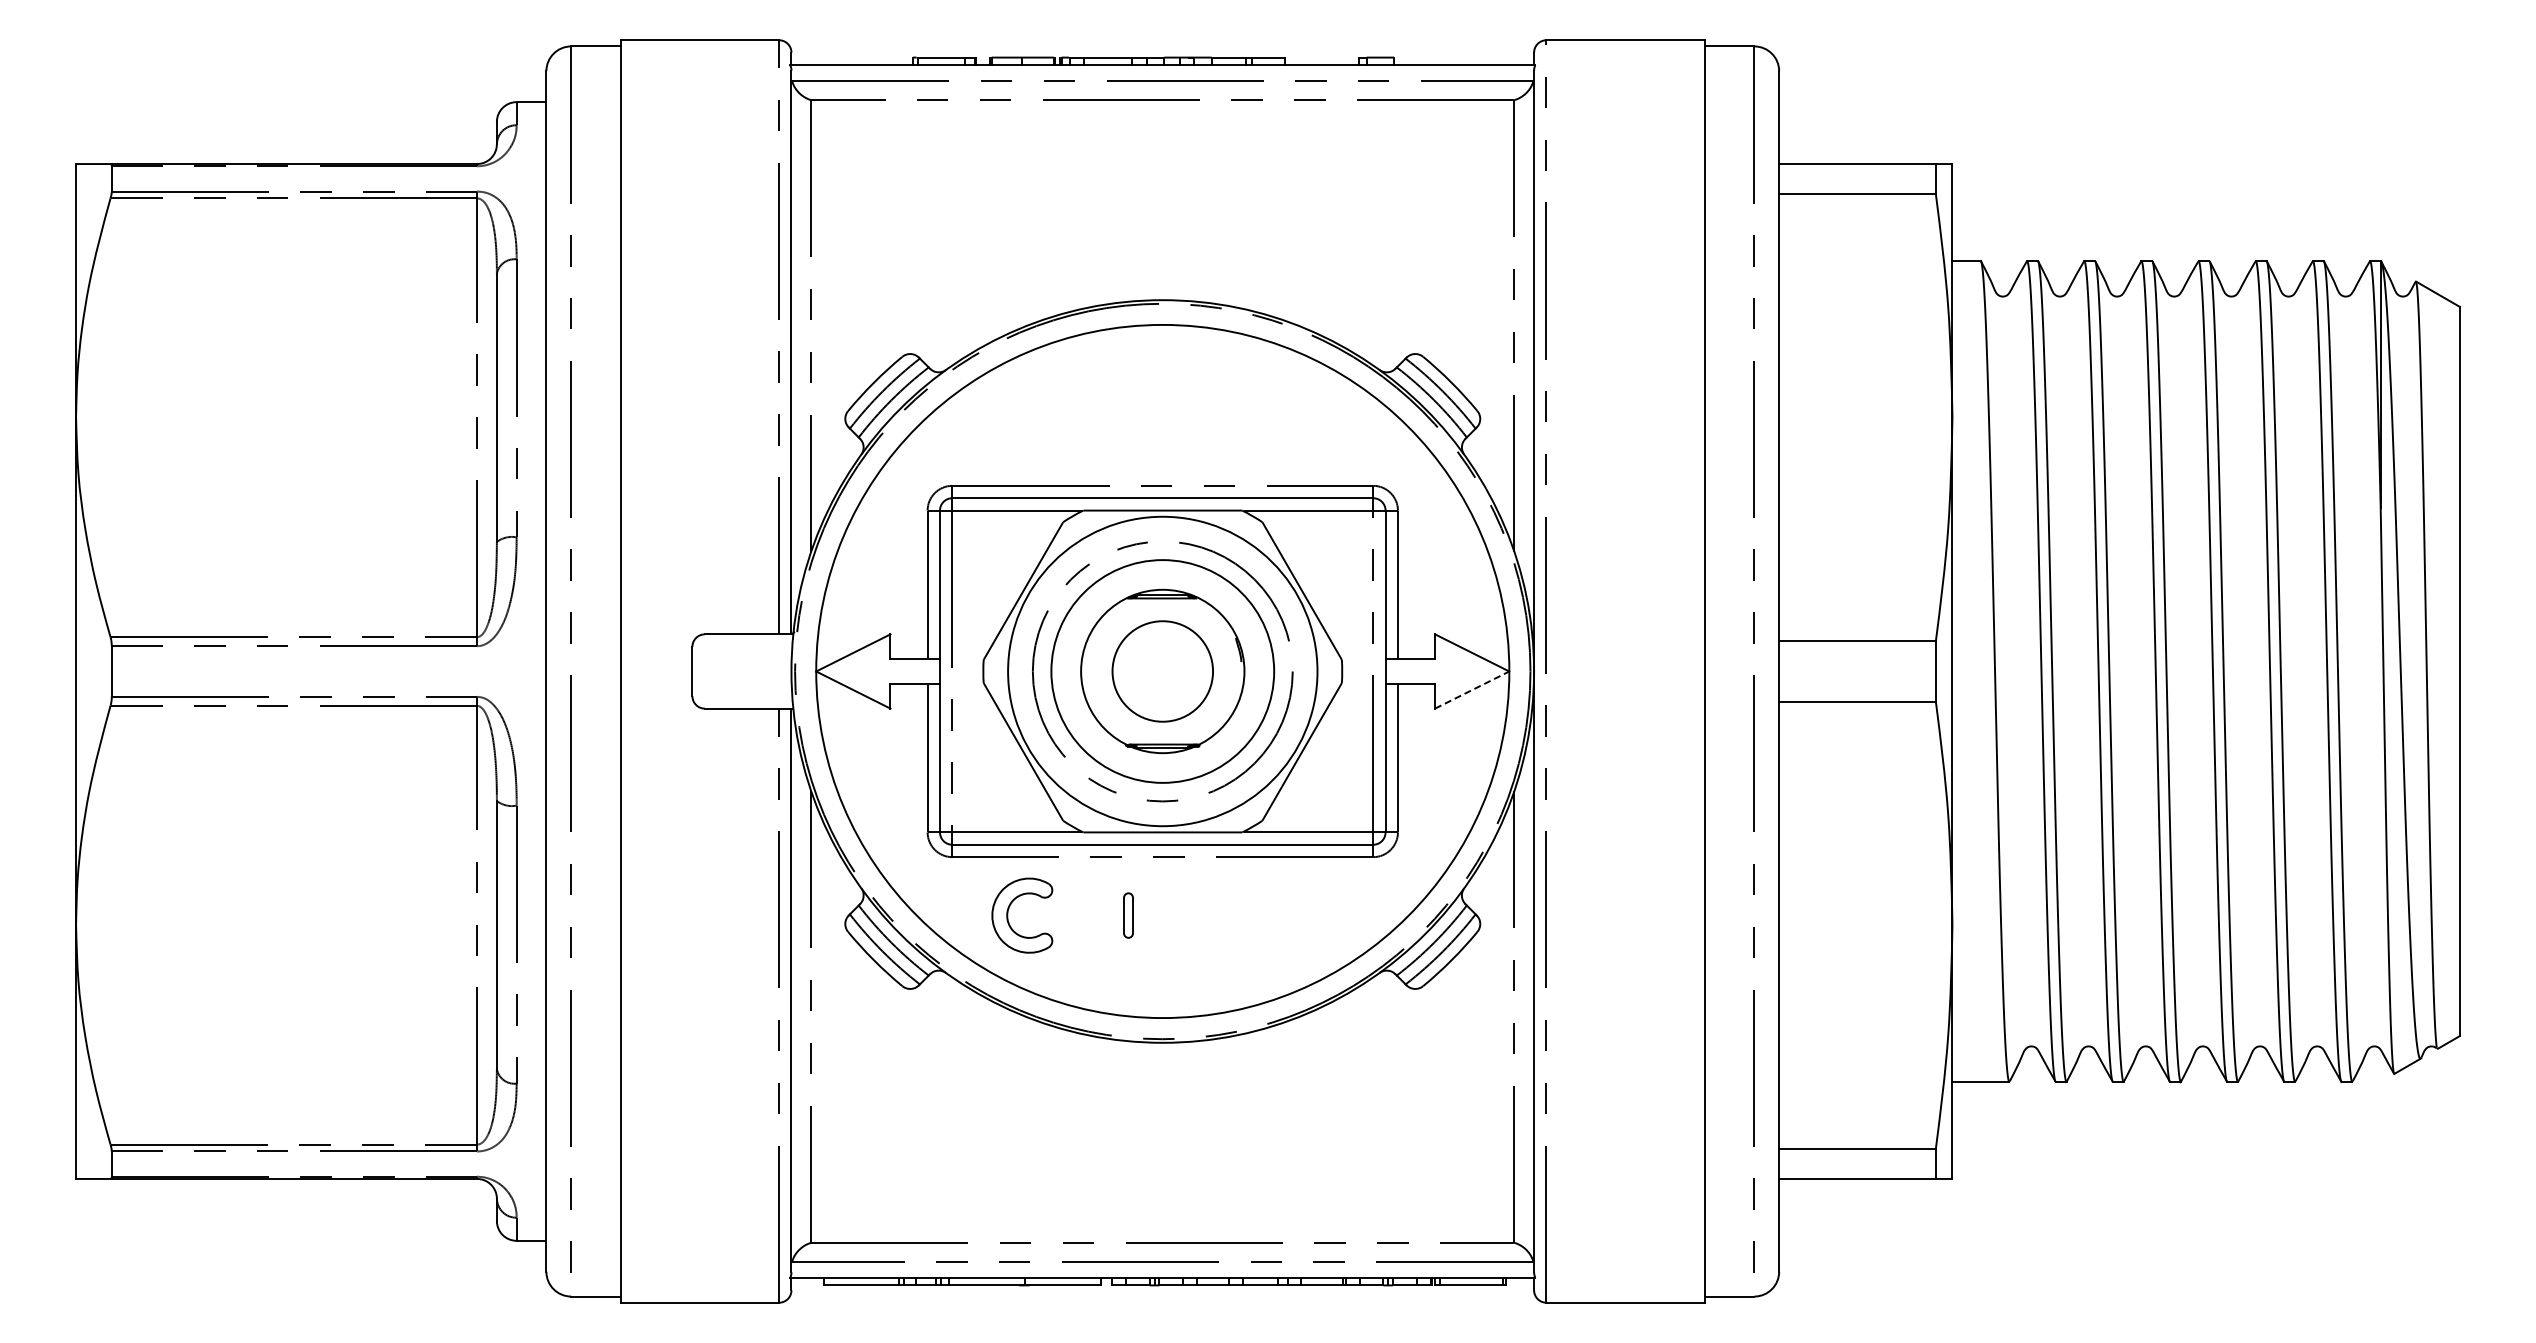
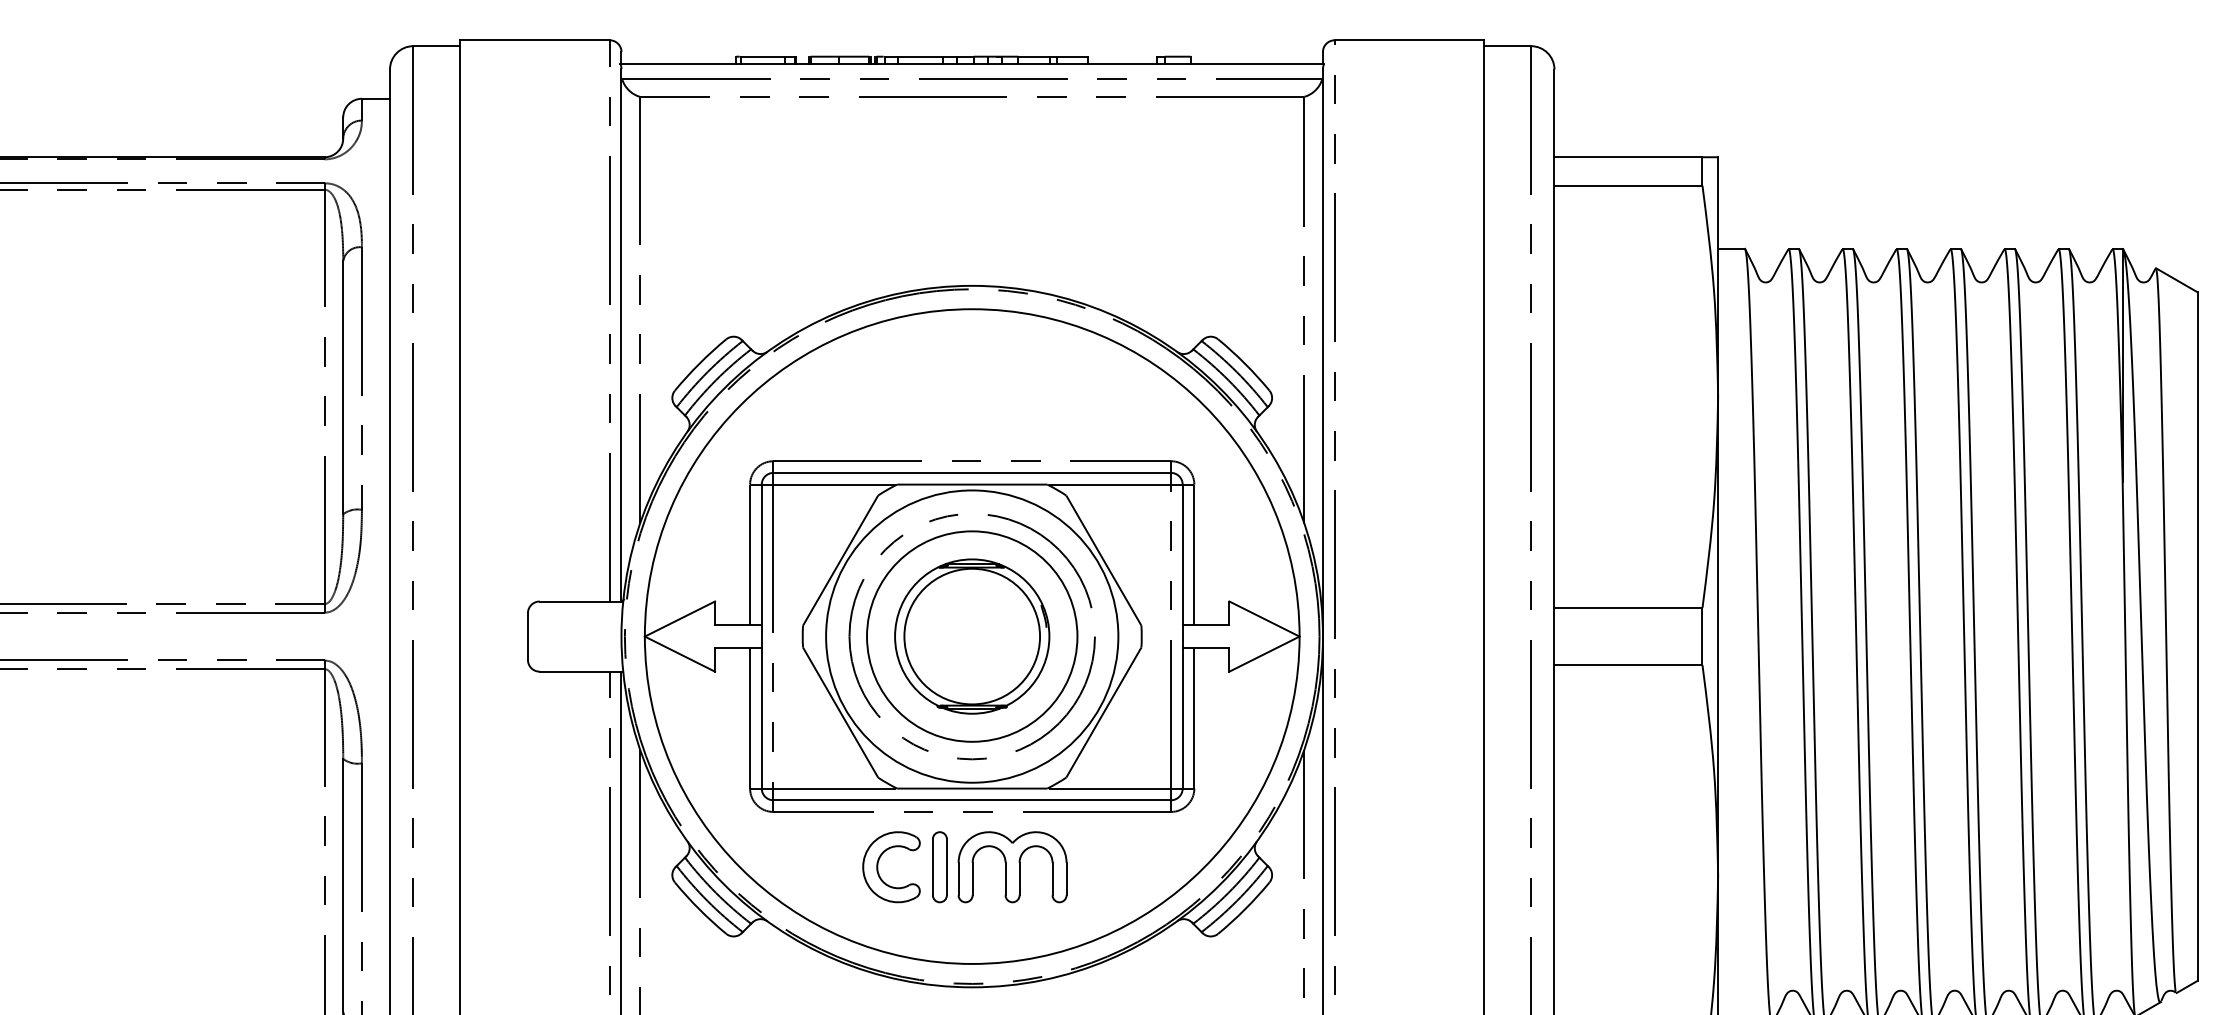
circle: (1162, 671) -> (971, 636), size x1.43
line: (1472, 690) -> (1264, 654), dashed -> solid
part: (1008, 915) -> (878, 867), moved
part: (1128, 915) -> (939, 867), size x1.67
part: (1205, 915) -> (1012, 867), added

